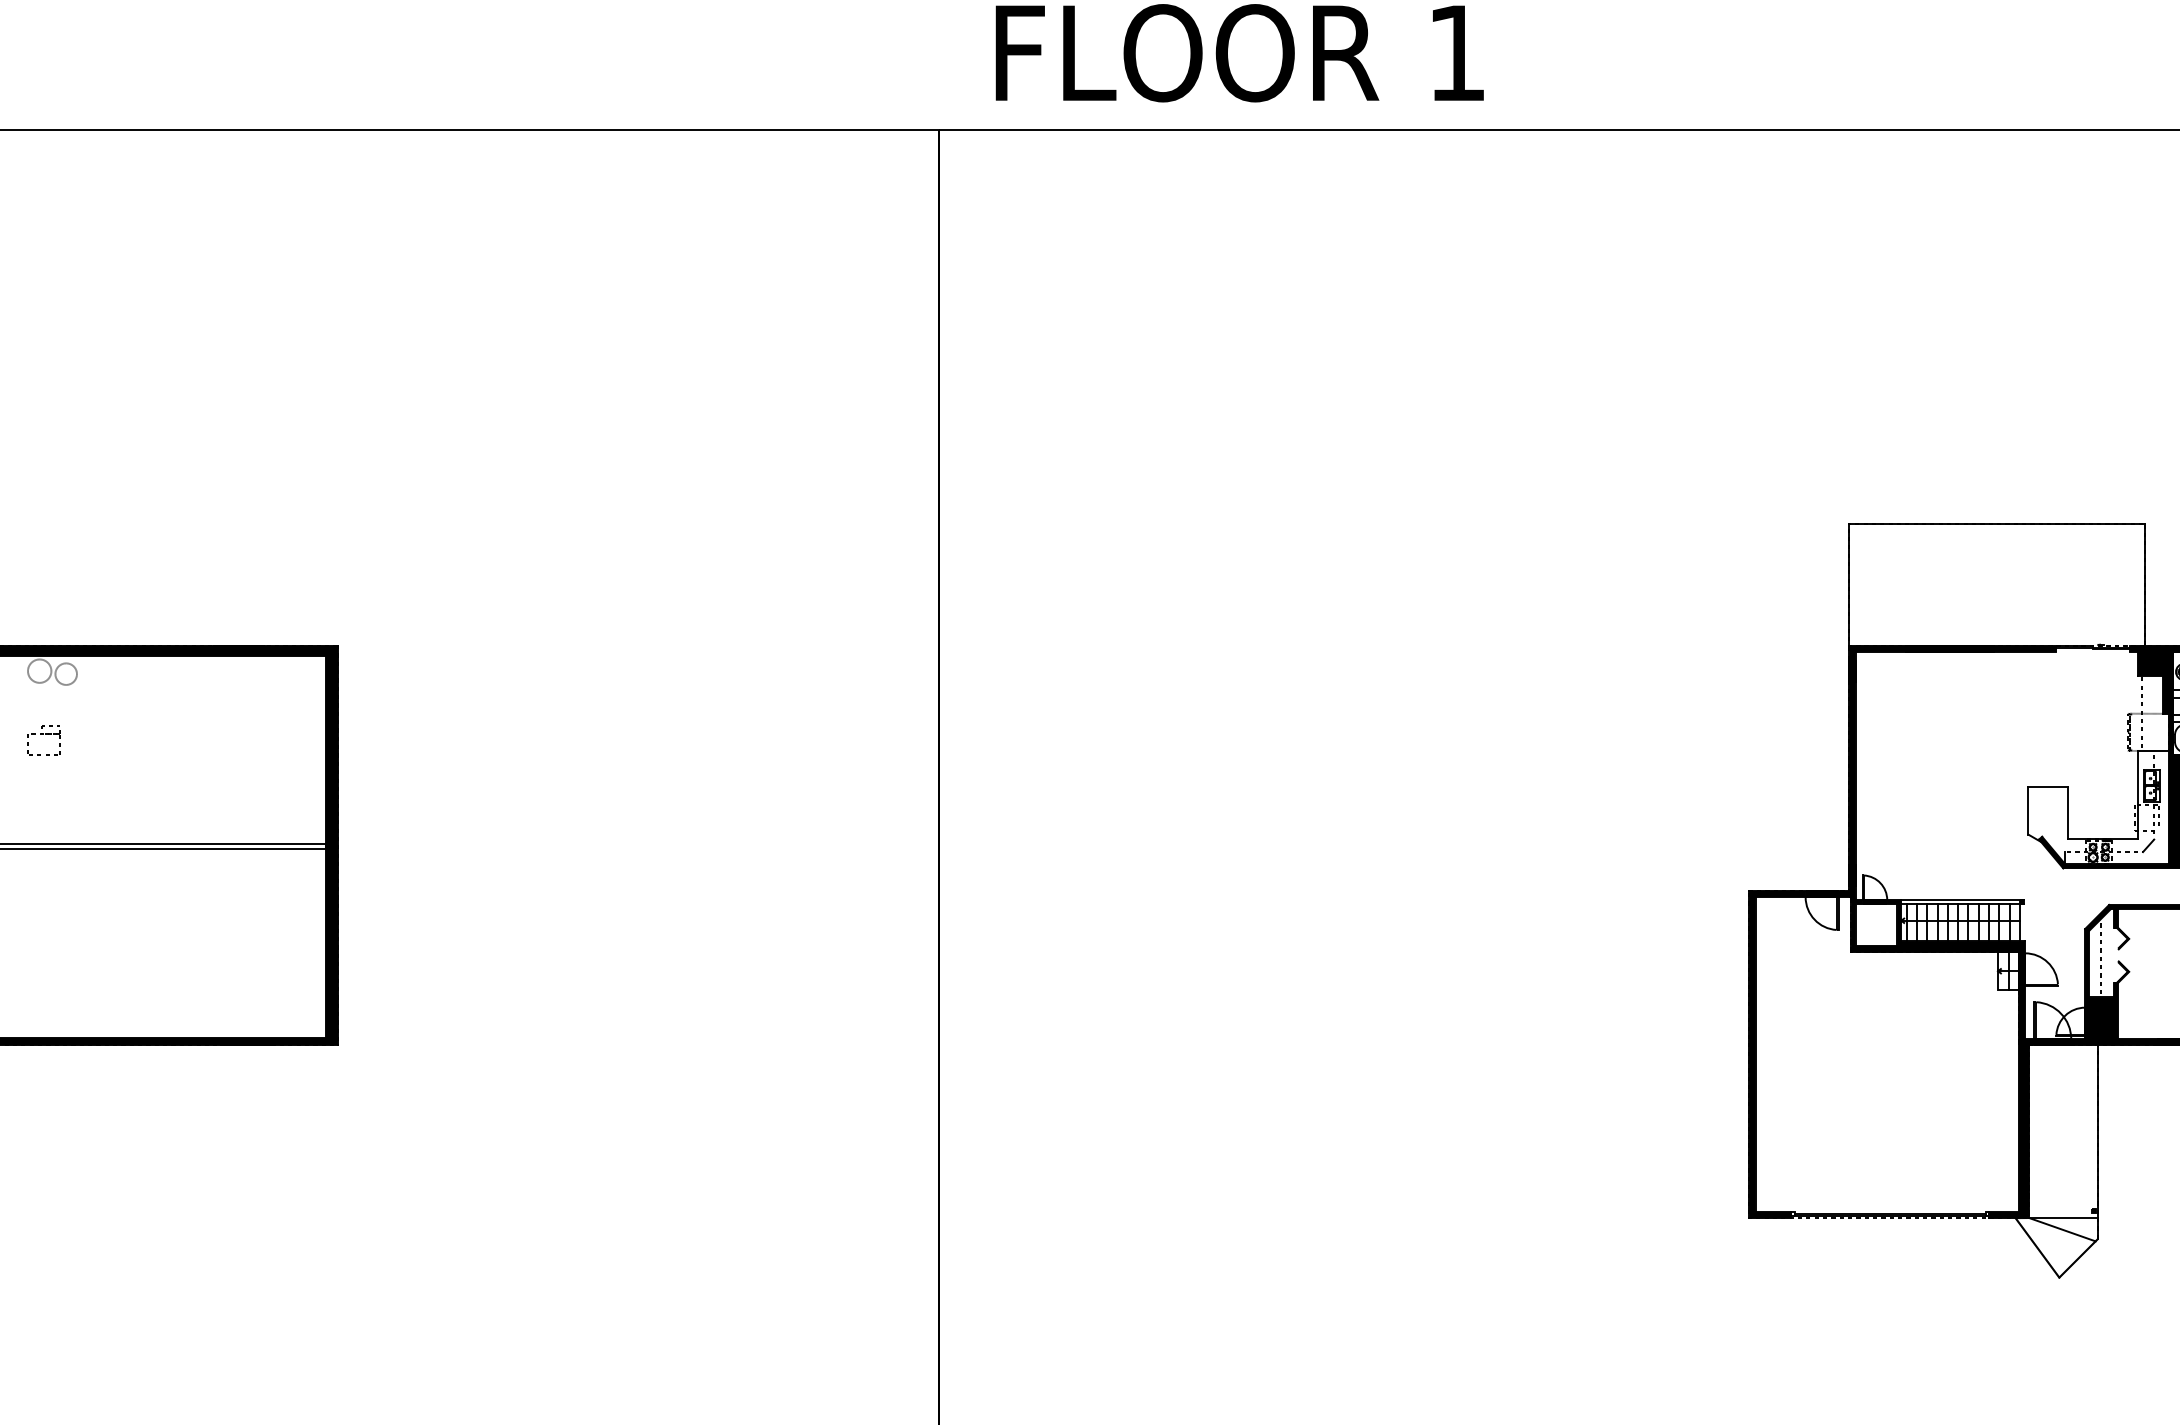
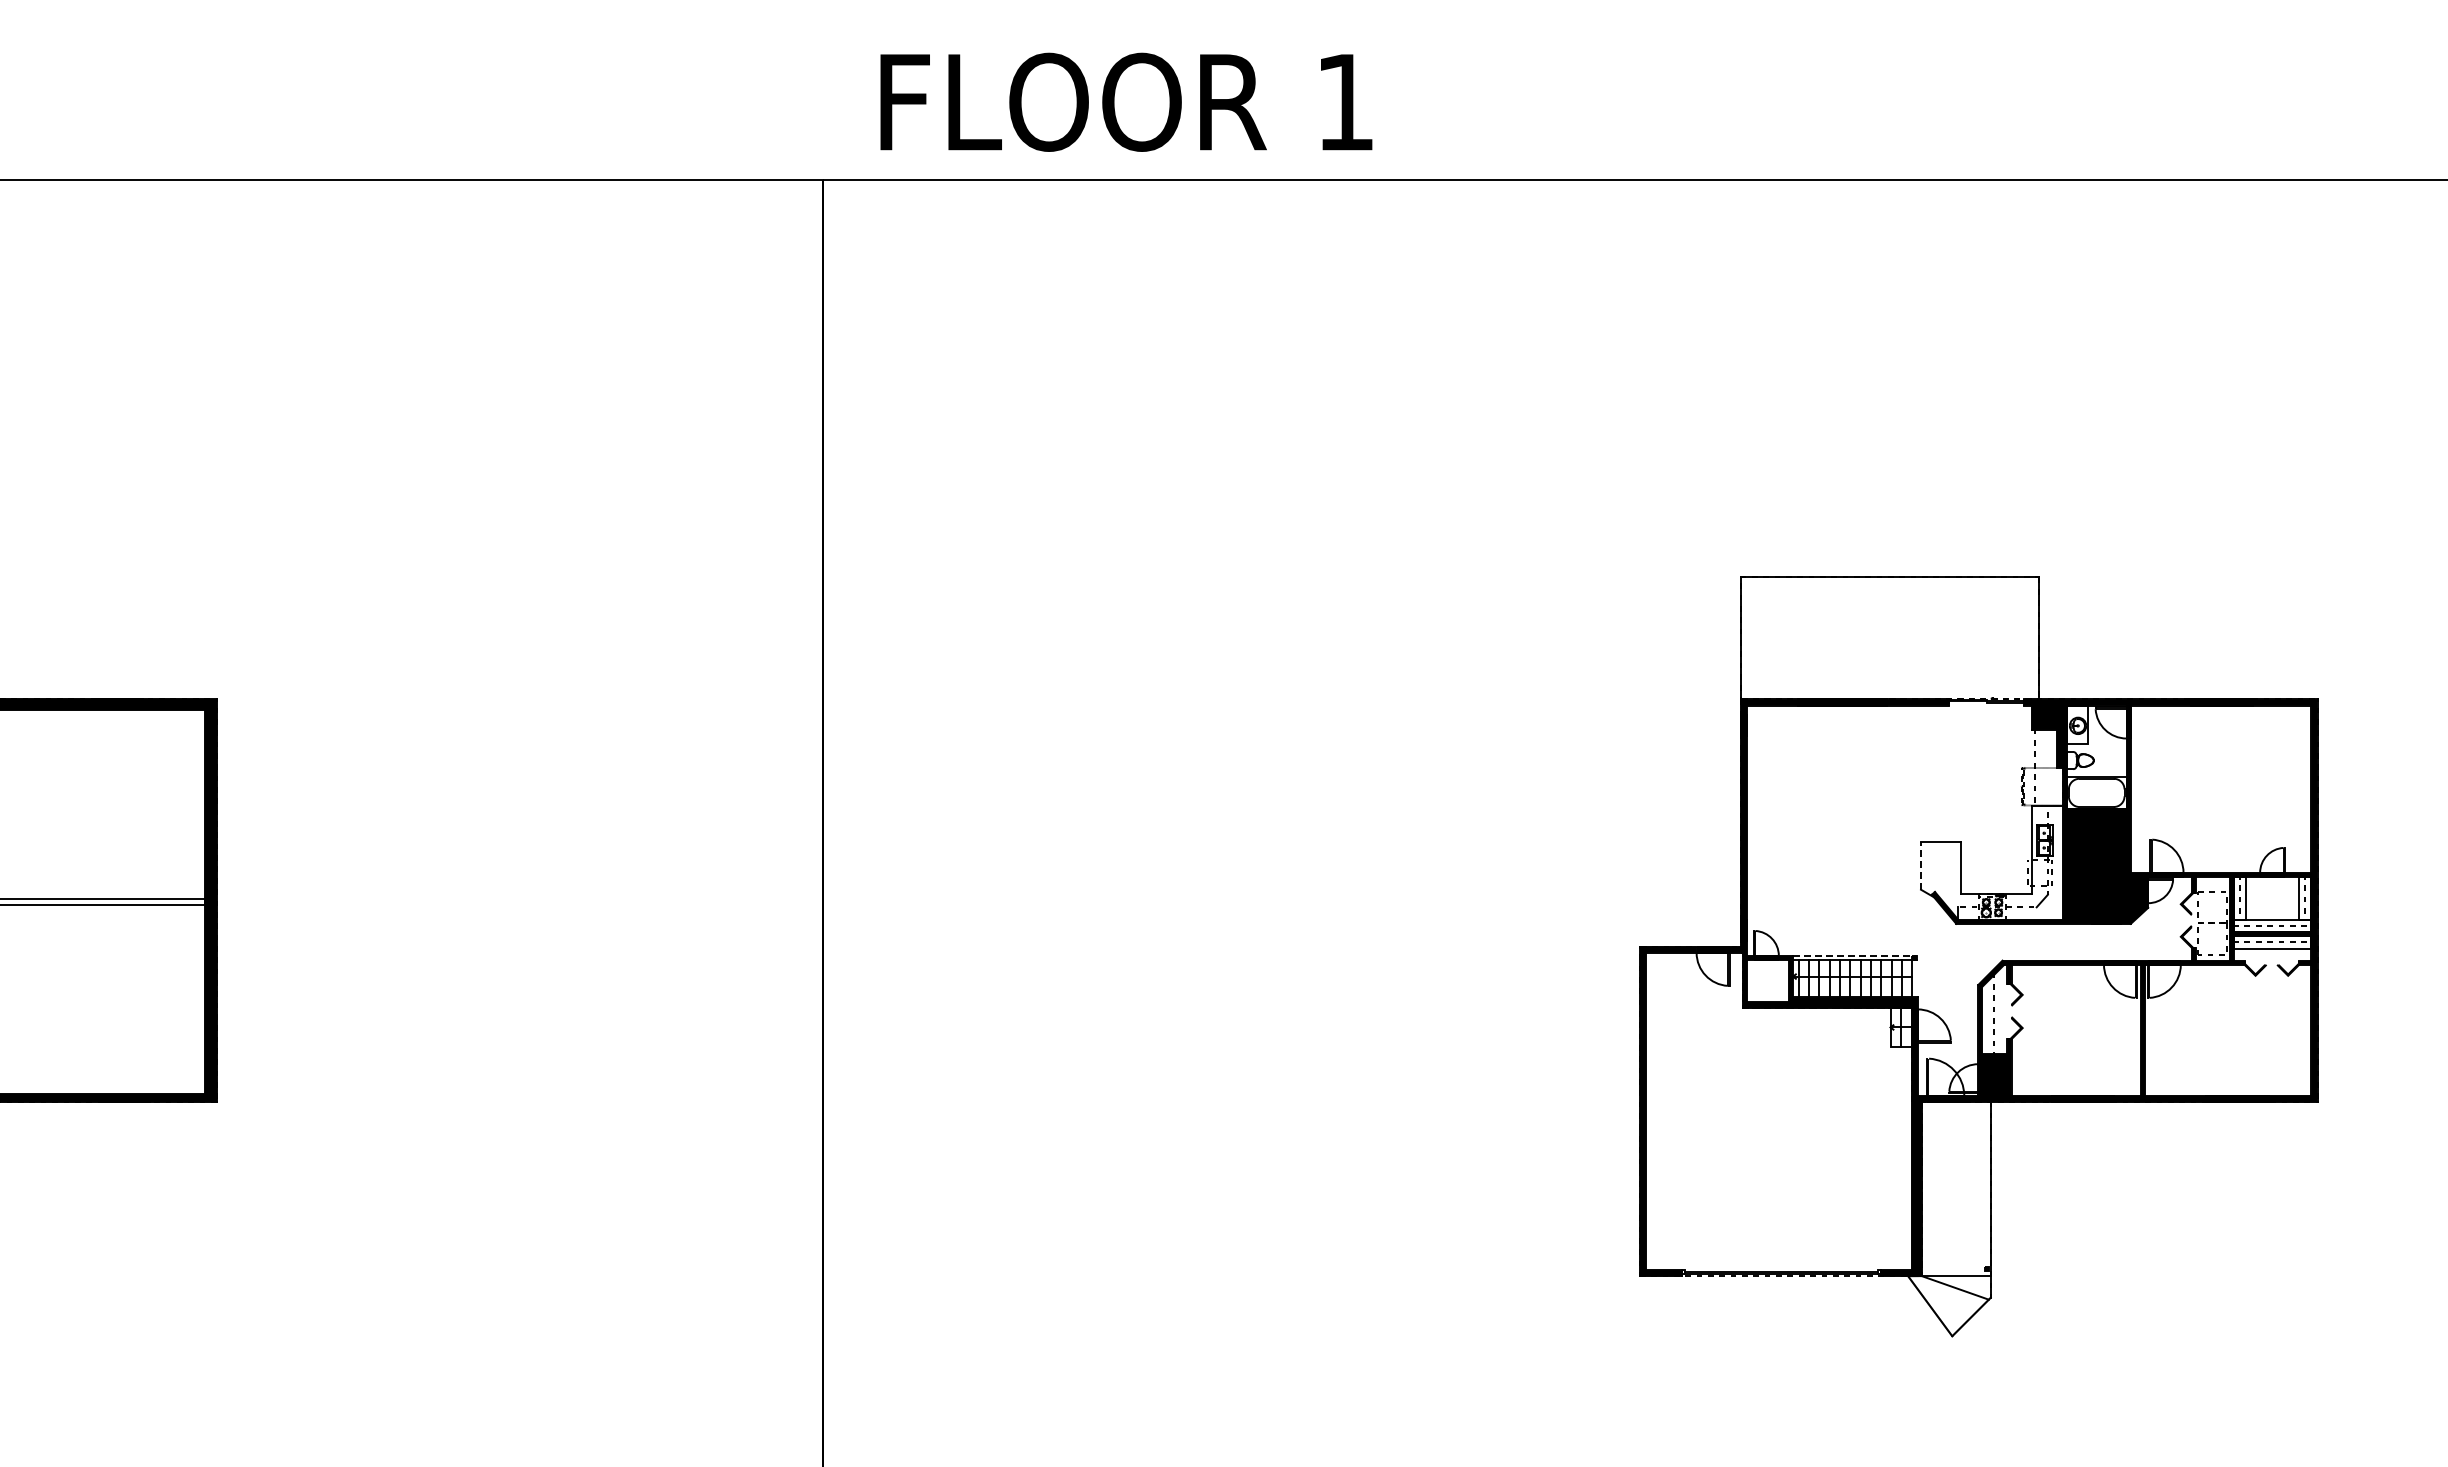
line: (2028, 810) -> (1921, 865), solid -> dashed
line: (1962, 899) -> (1854, 955), solid -> dashed

